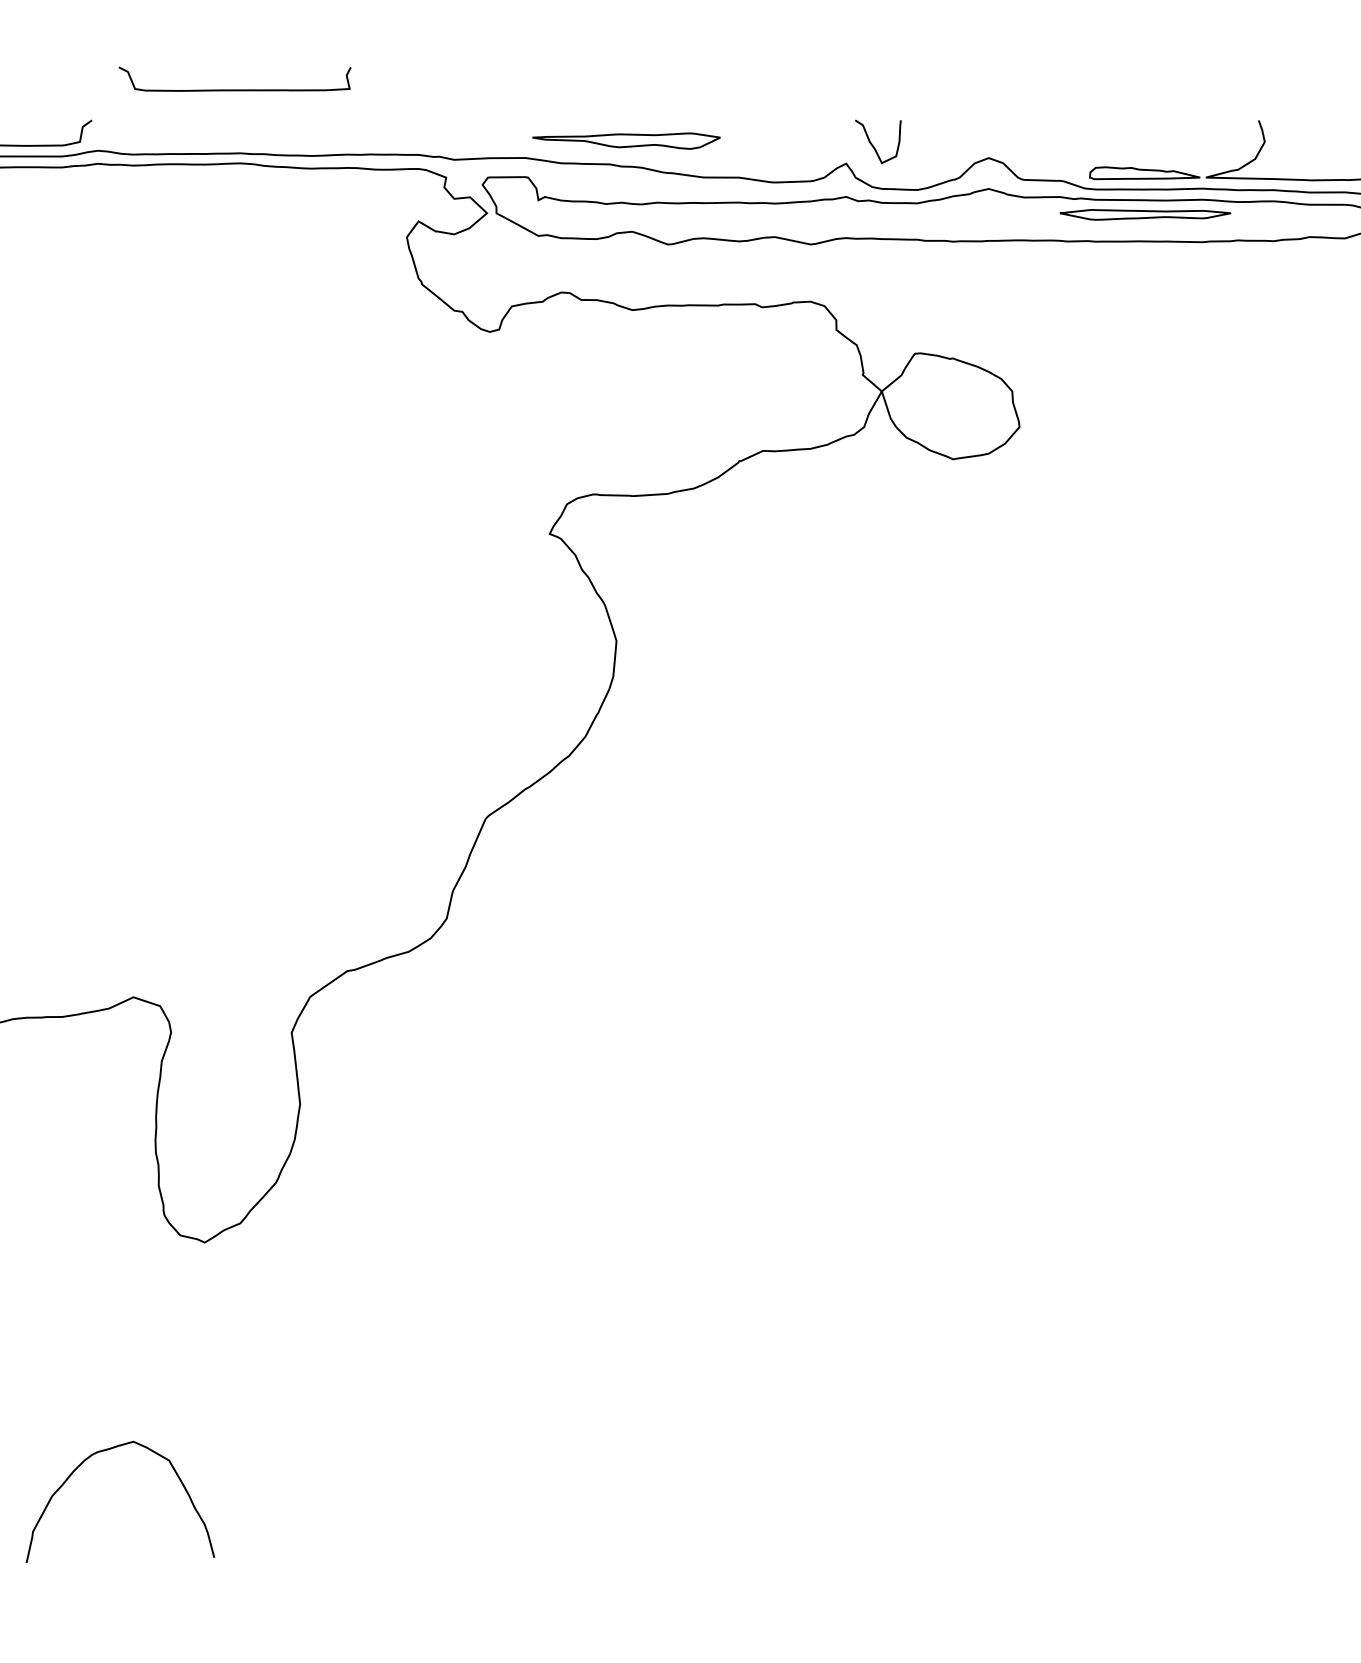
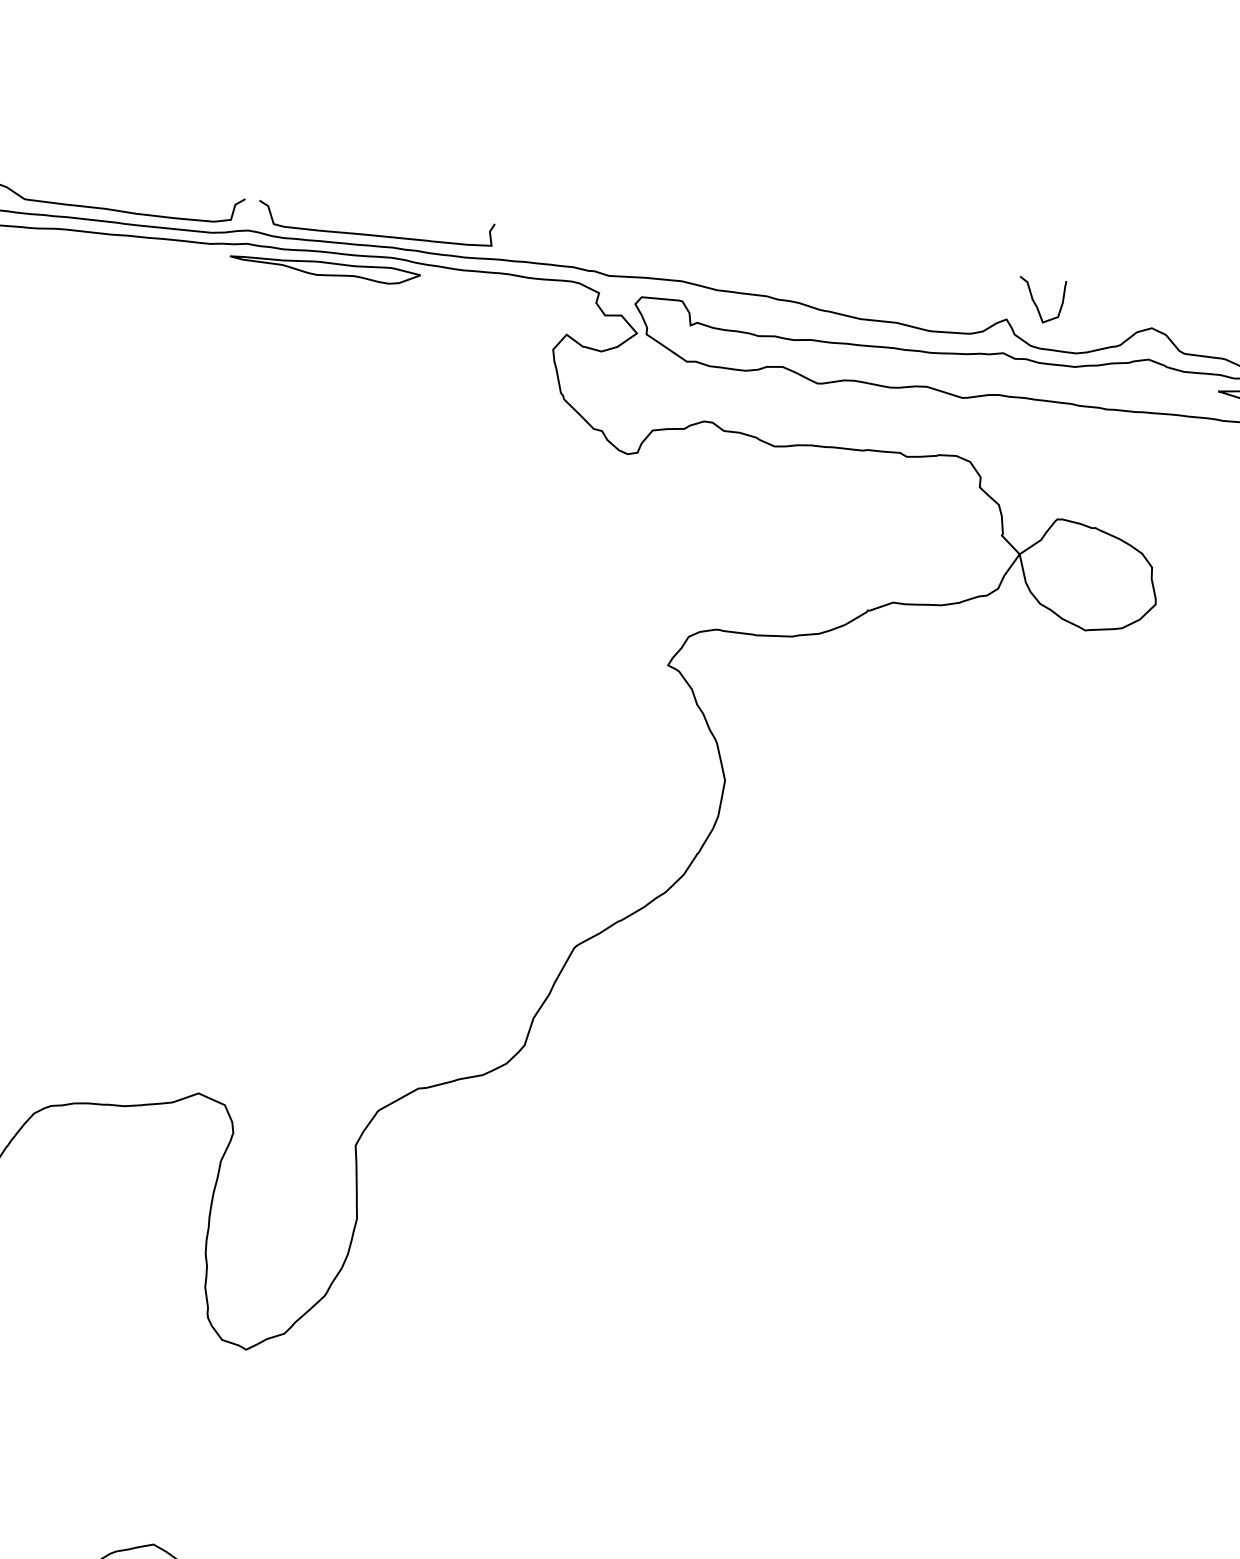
curve: (234, 89) -> (374, 234), moved
part: (626, 140) -> (325, 268), moved

